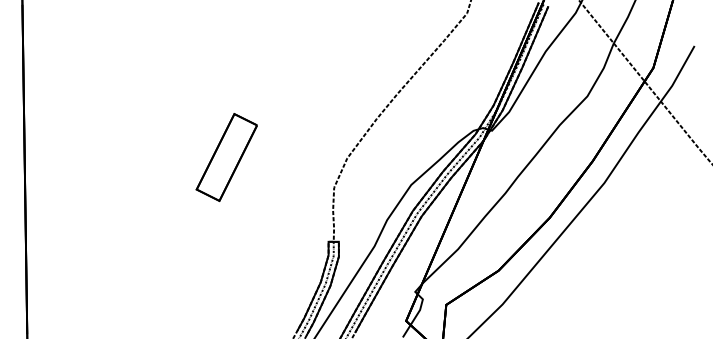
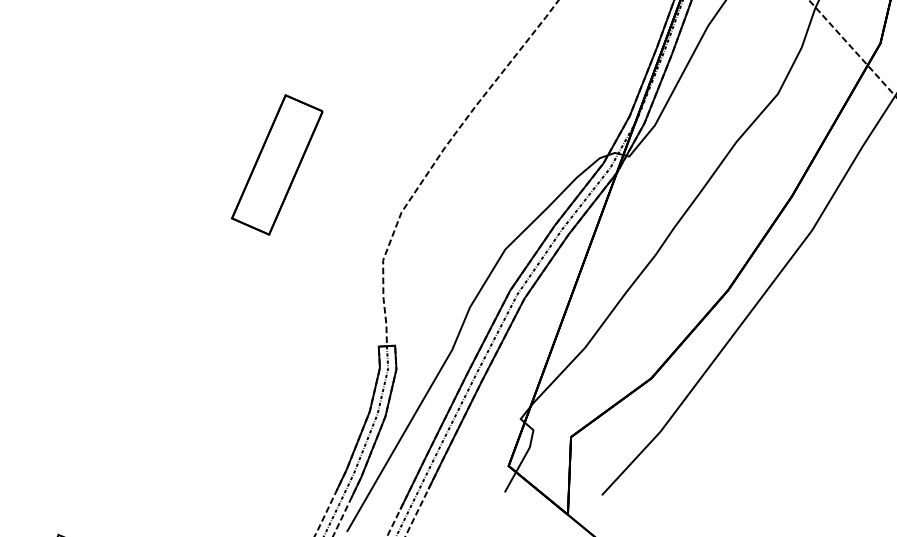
part: (226, 157) -> (276, 165), moved

